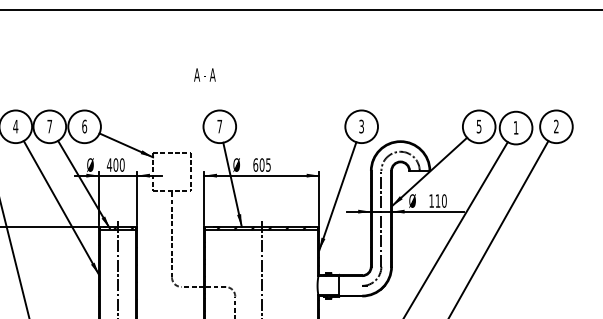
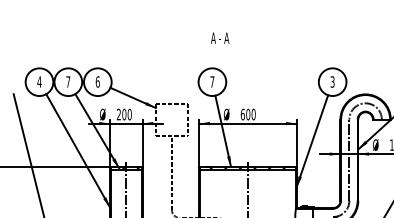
text: (204, 74) -> (219, 37), moved
text: (109, 164) -> (118, 114), 400 -> 200
text: (268, 164) -> (253, 114), 605 -> 600

